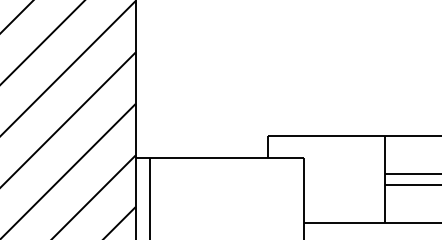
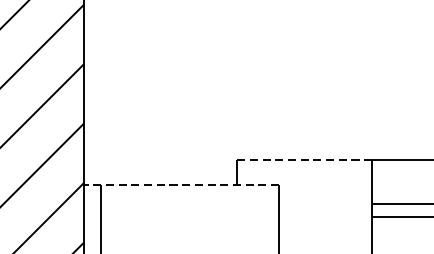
line: (326, 135) -> (304, 159), solid -> dashed
line: (219, 157) -> (181, 185), solid -> dashed

